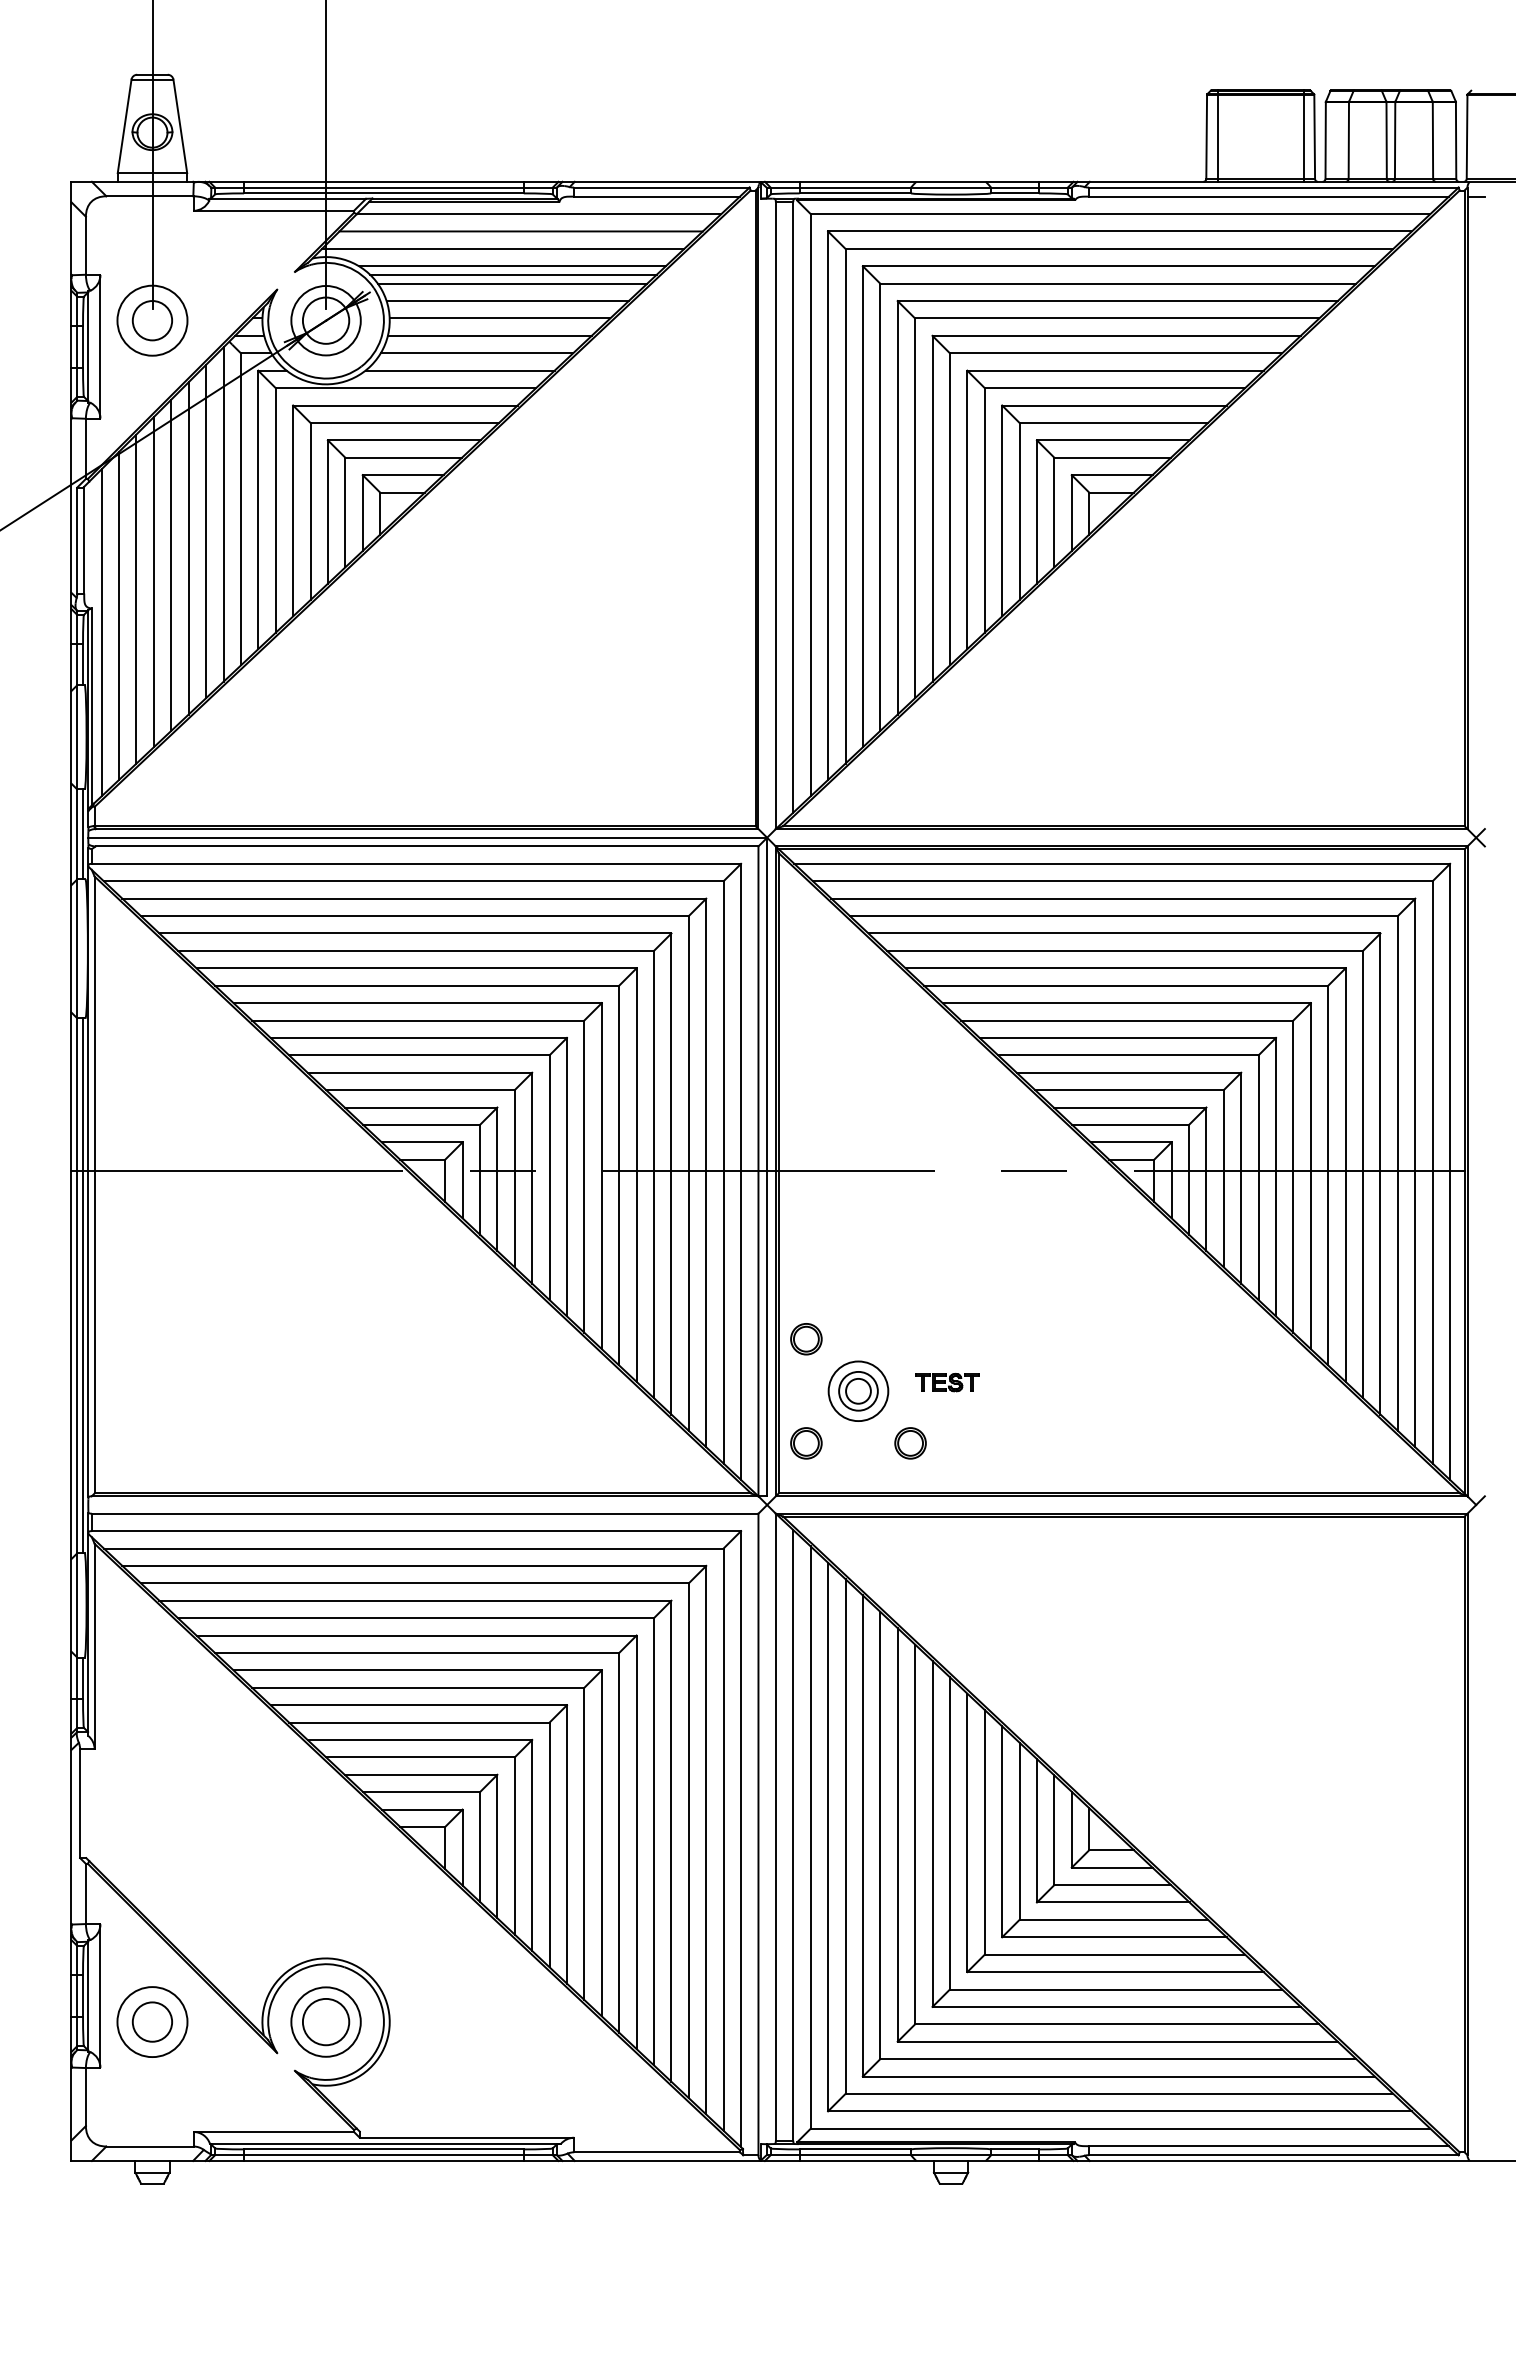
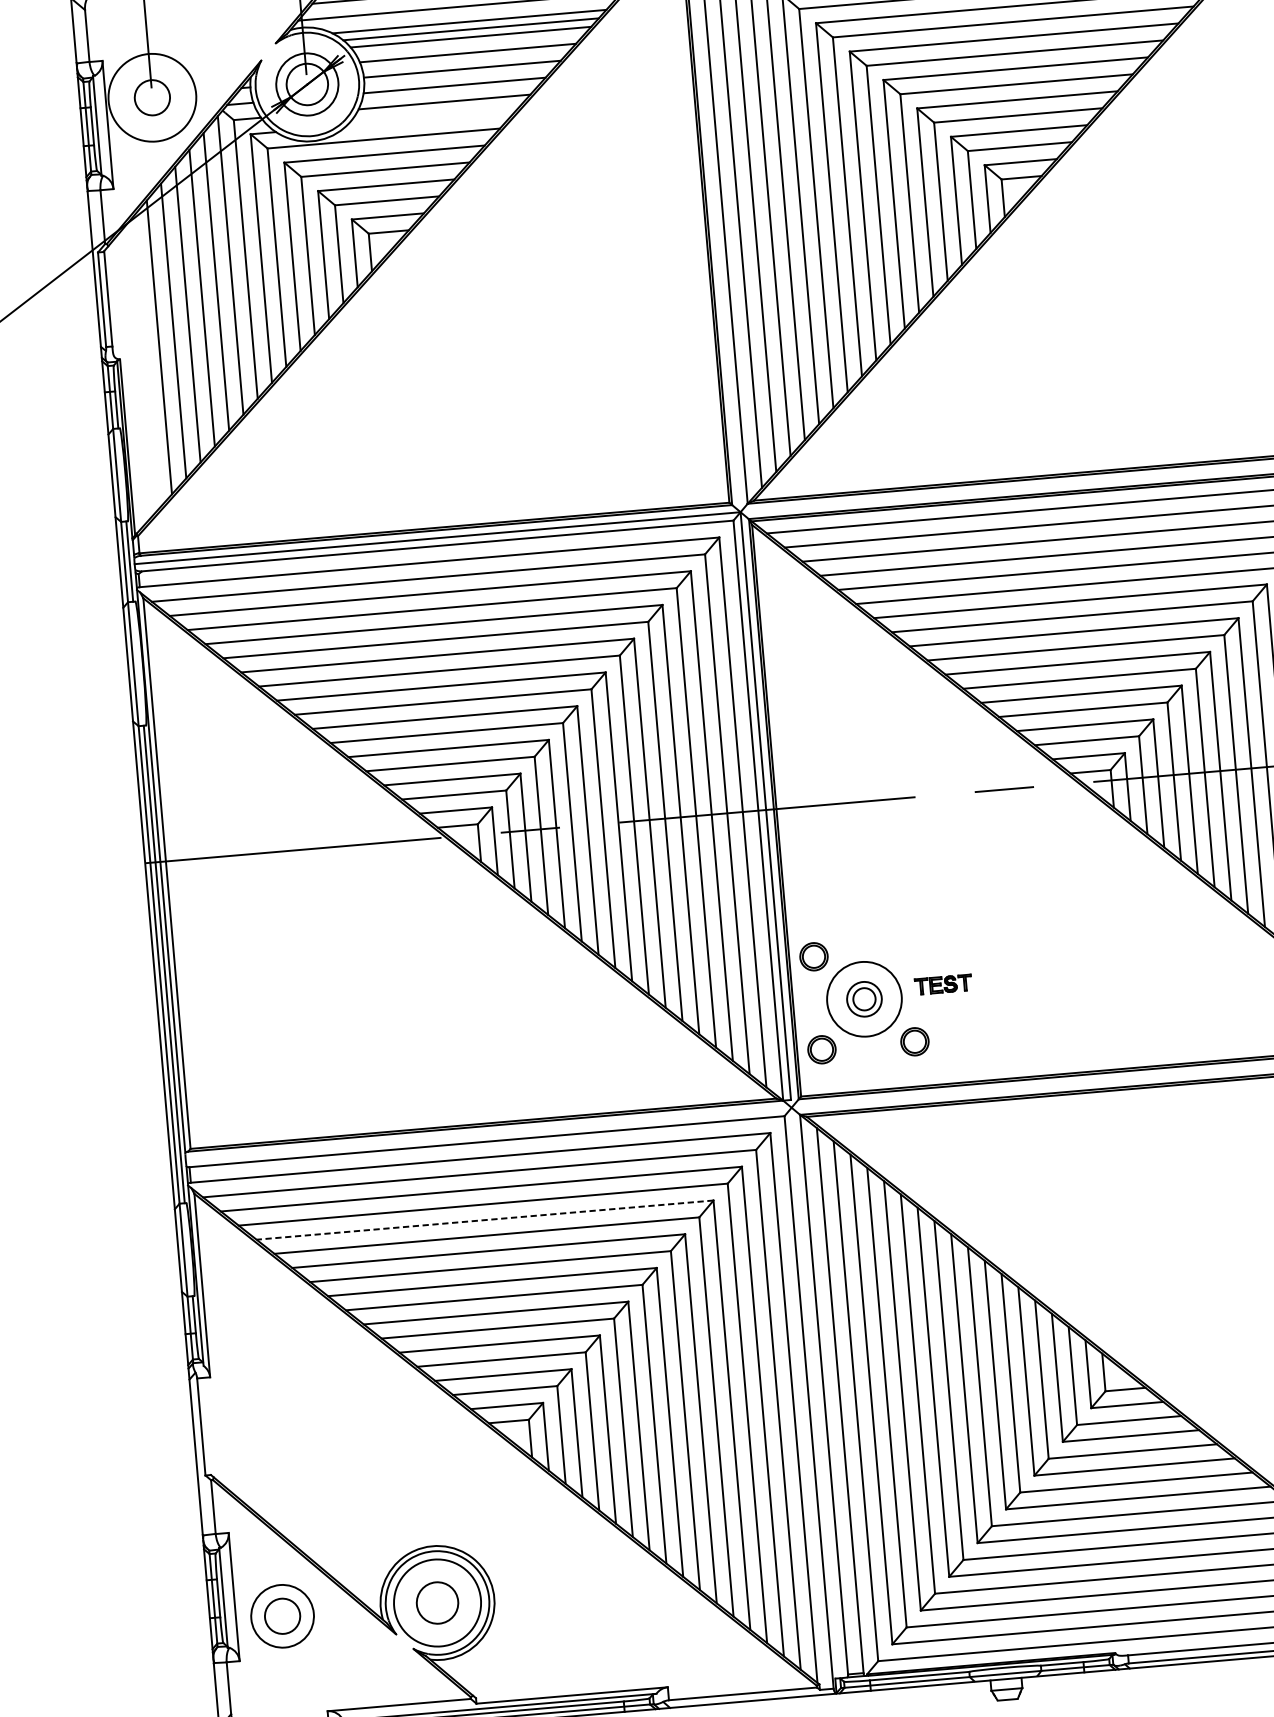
circle: (152, 320) -> (152, 97), size x1.4
line: (459, 370) -> (430, 118), removed
line: (119, 615) -> (145, 363), removed
line: (101, 632) -> (130, 379), removed
circle: (858, 1391) -> (864, 999), size x1.4
line: (415, 1600) -> (485, 1219), solid -> dashed
circle: (325, 2021) -> (436, 1602), size x1.4

